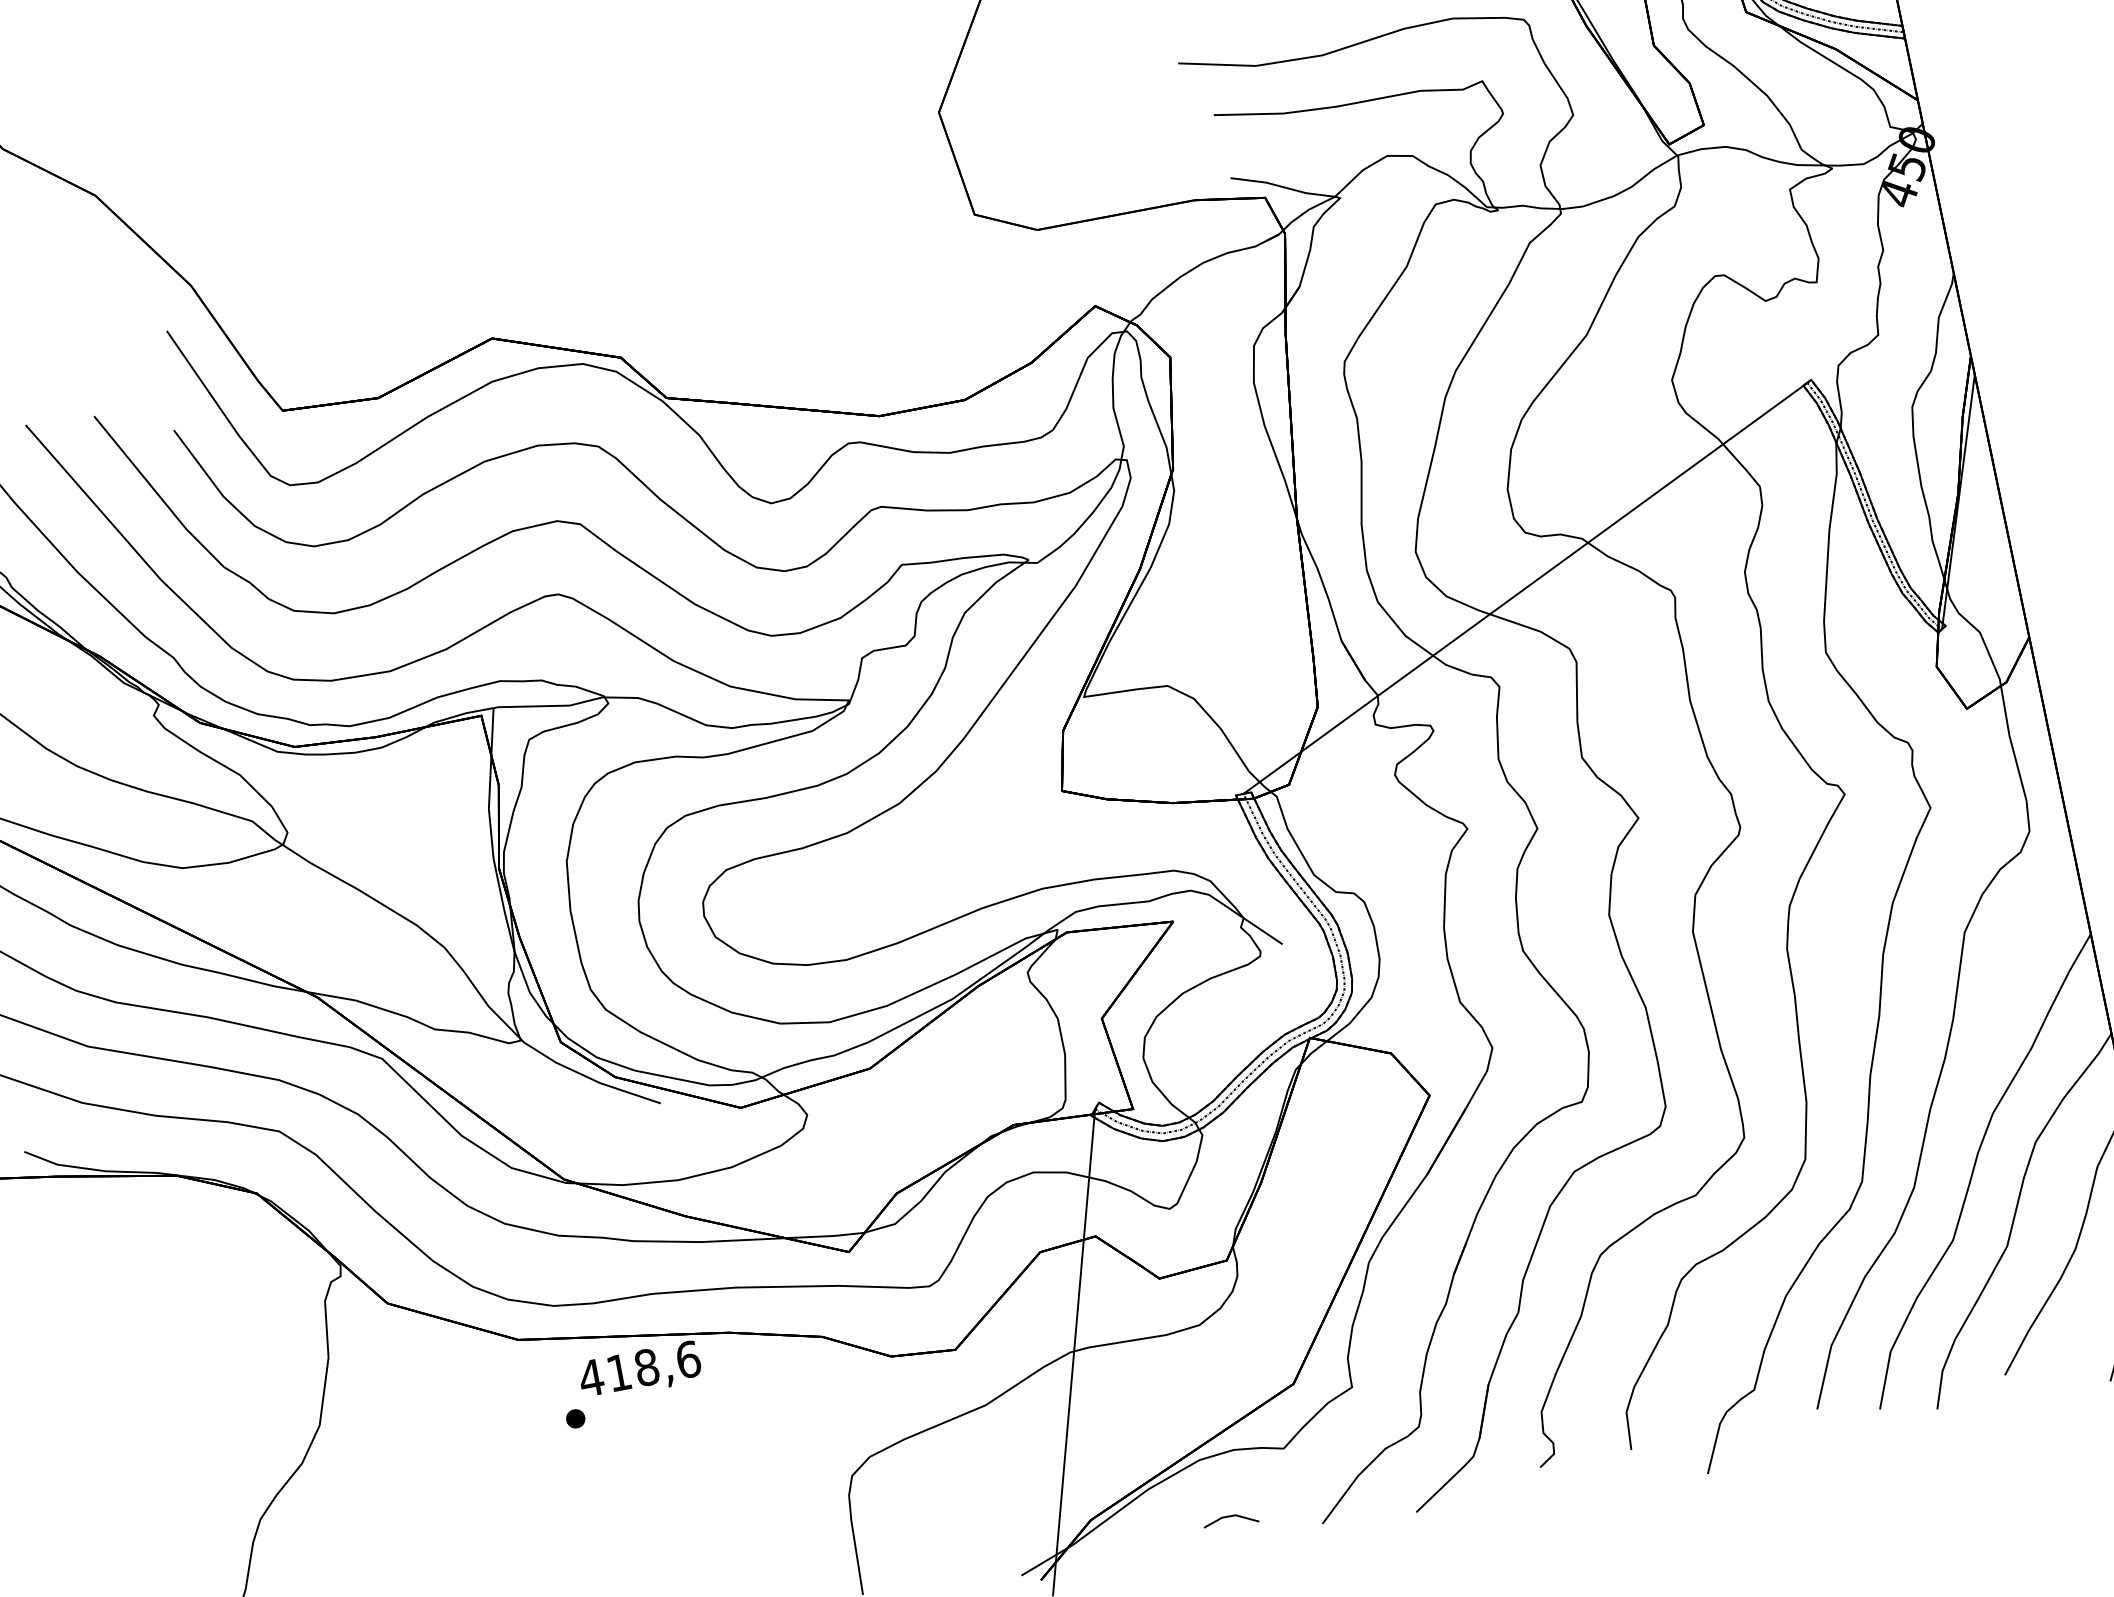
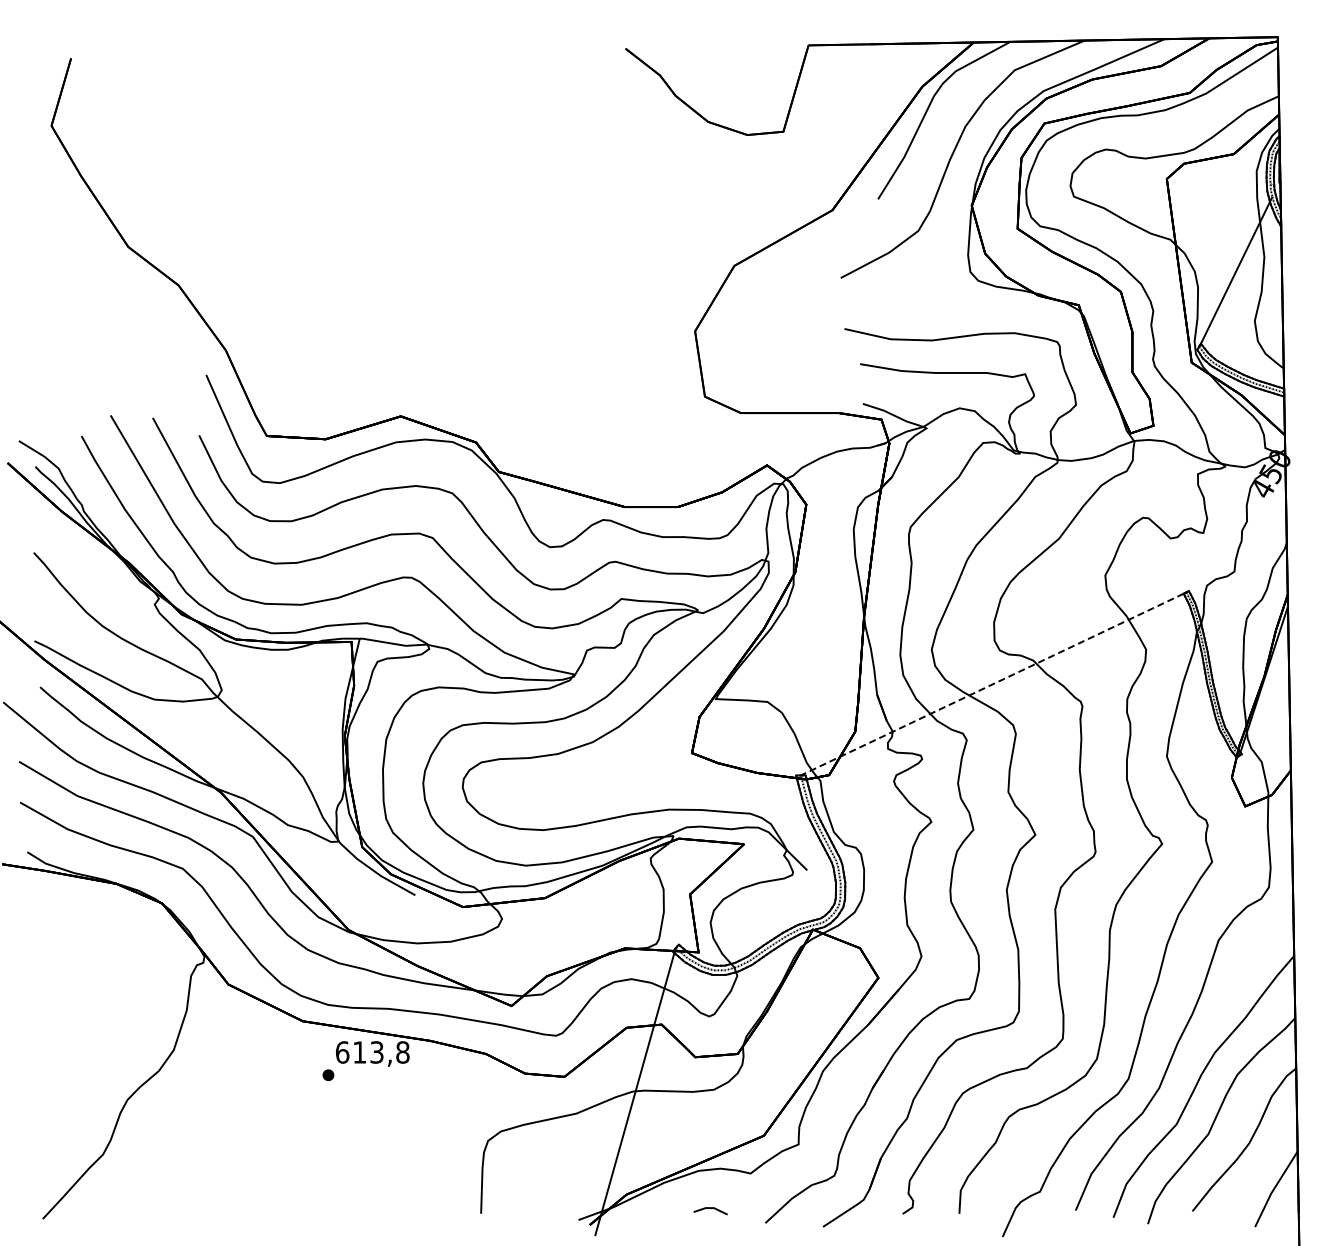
line: (1523, 589) -> (992, 684), solid -> dashed
text: (639, 1368) -> (372, 1052), 418,6 -> 613,8

